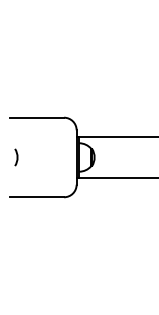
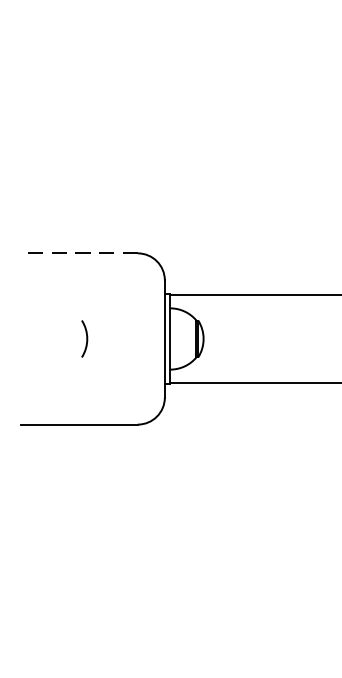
line: (36, 117) -> (78, 252), solid -> dashed
arc: (16, 157) -> (84, 339), moved

